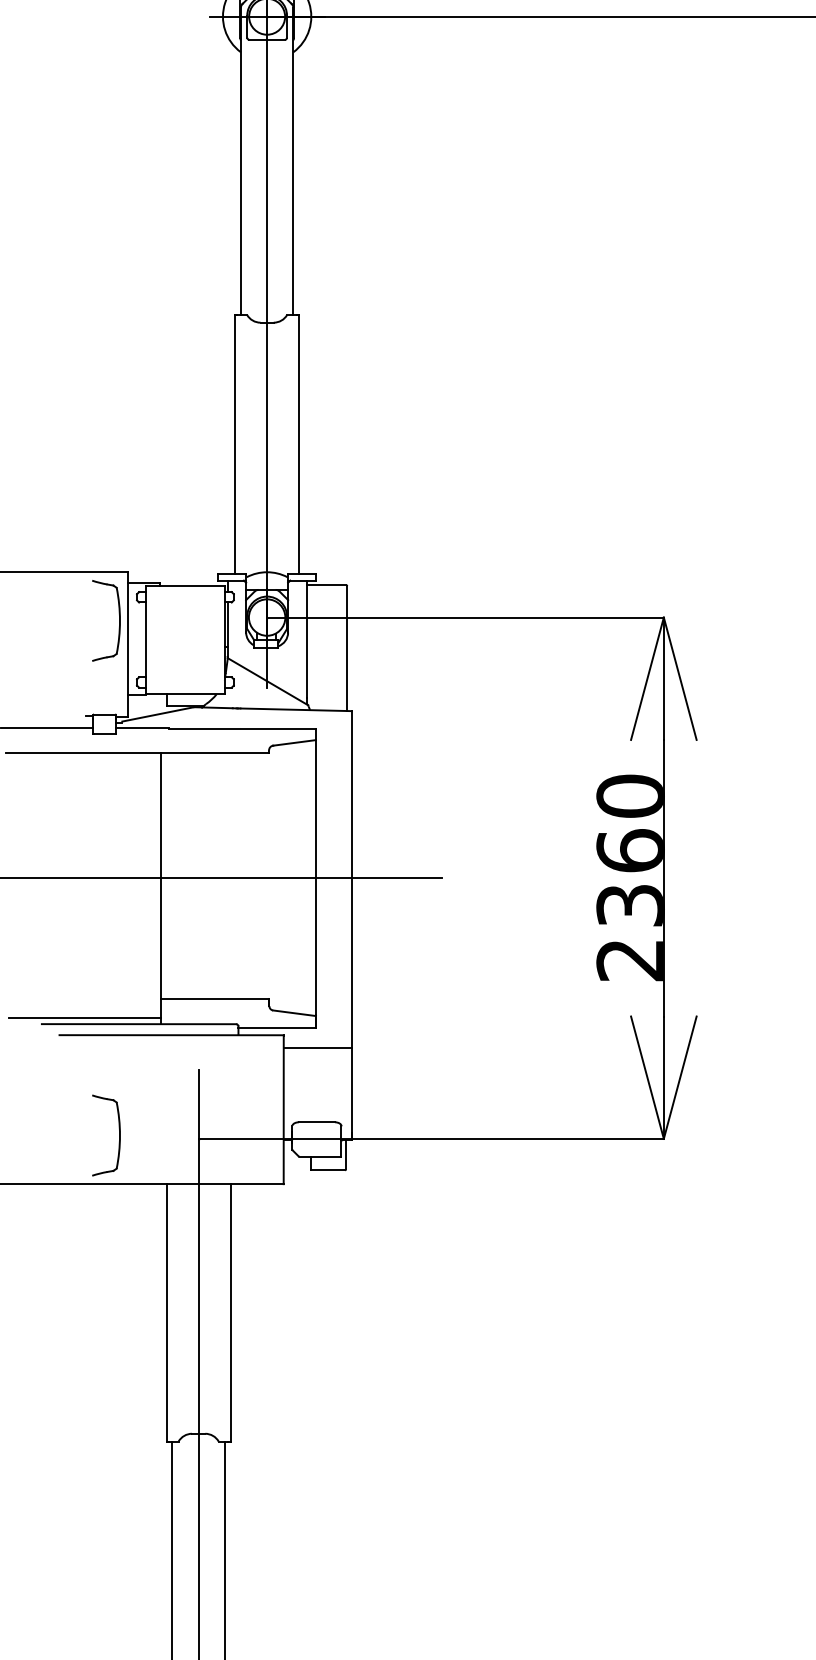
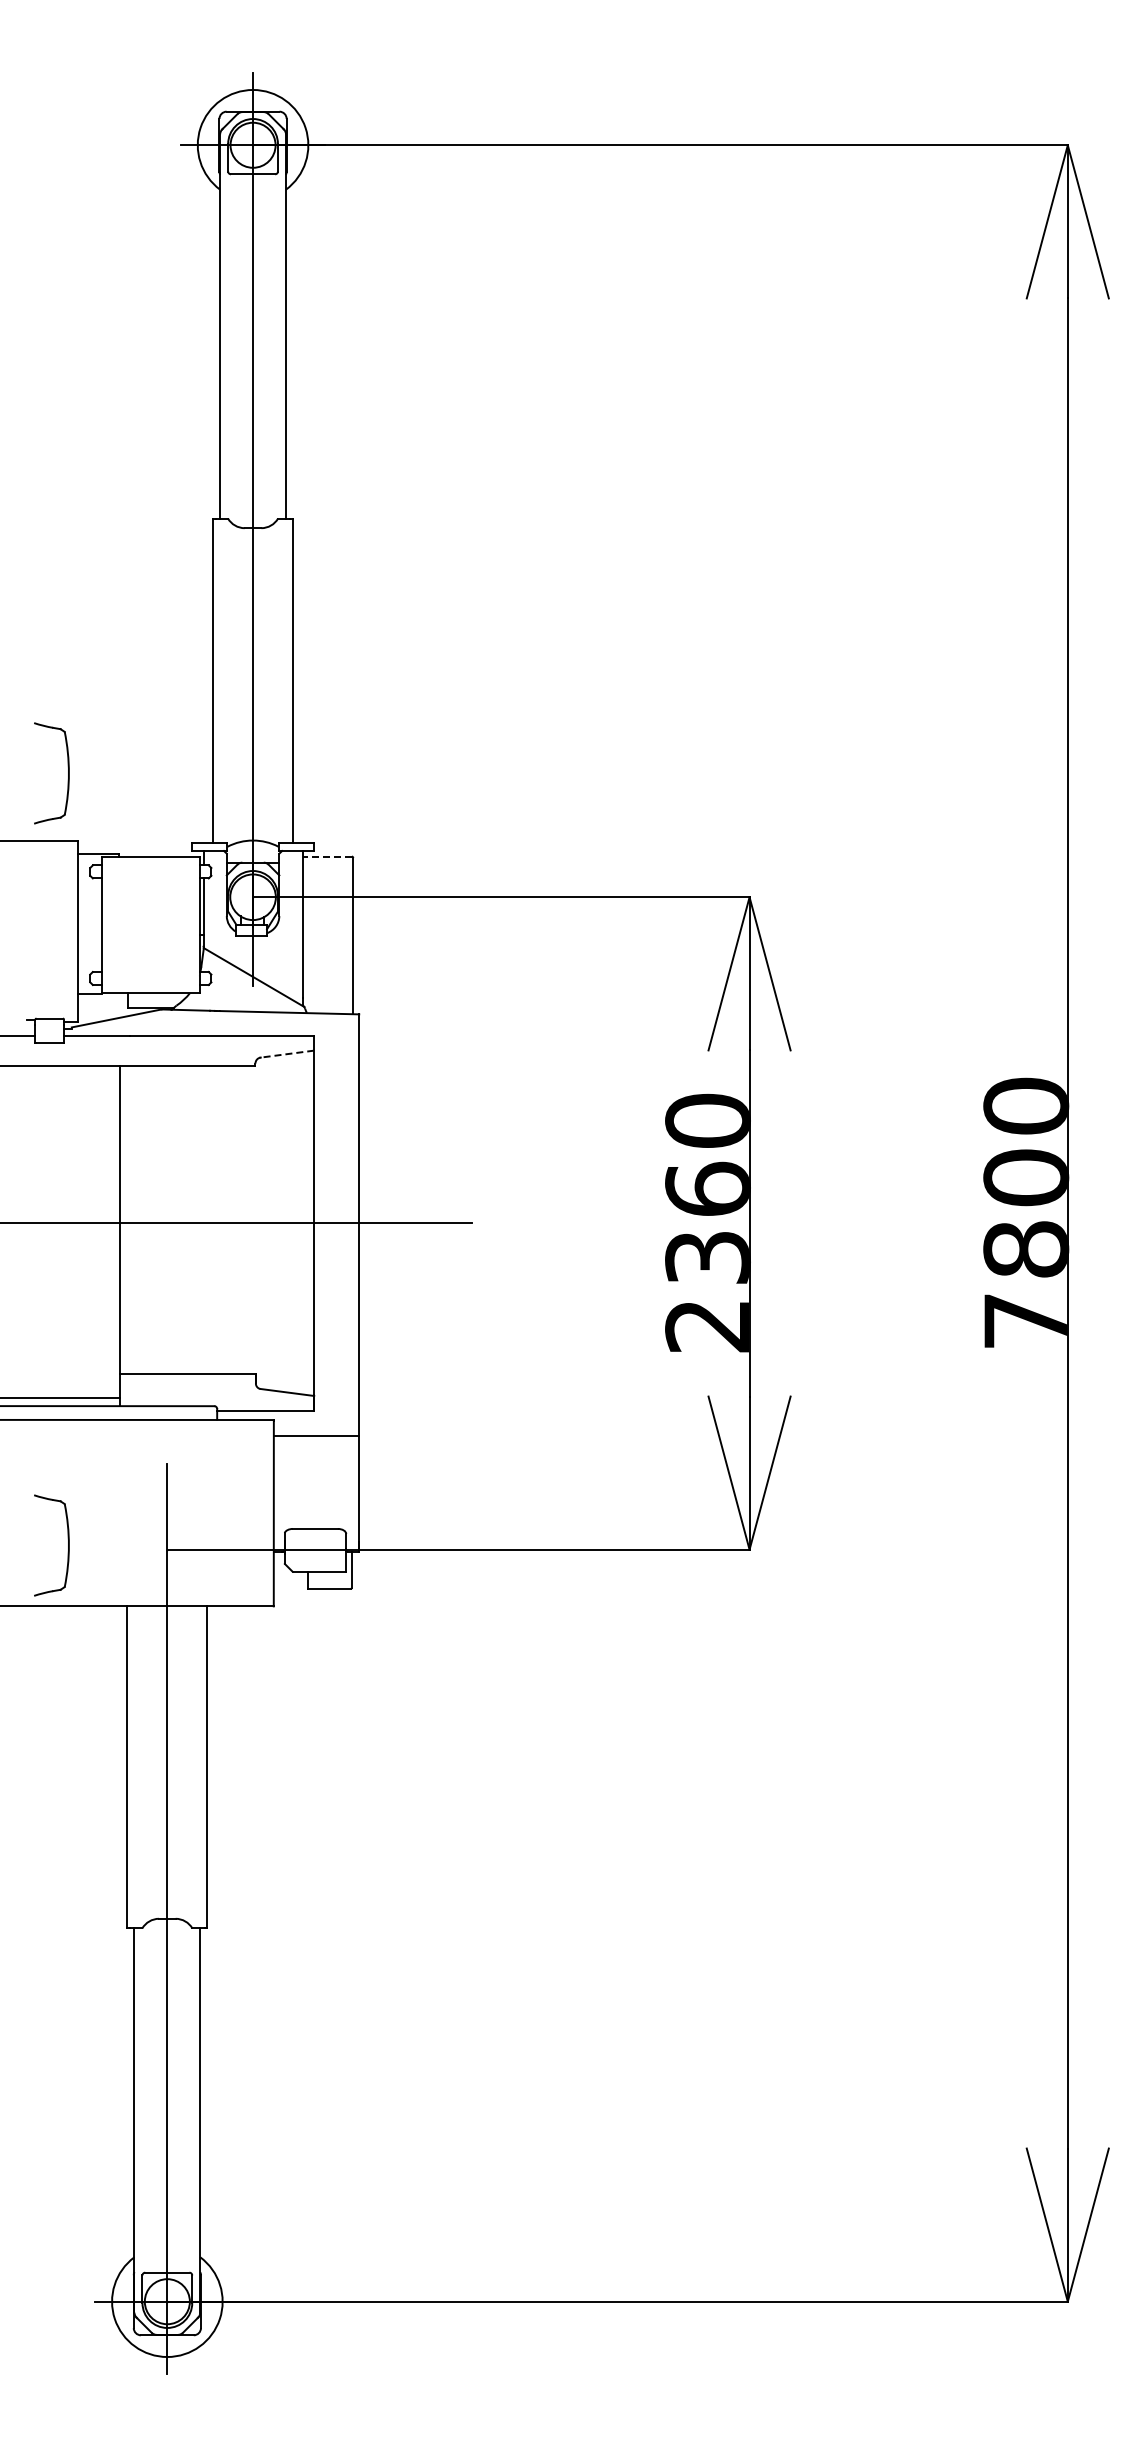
line: (326, 585) -> (327, 856), solid -> dashed
part: (119, 620) -> (68, 773), moved
line: (294, 743) -> (287, 1054), solid -> dashed

